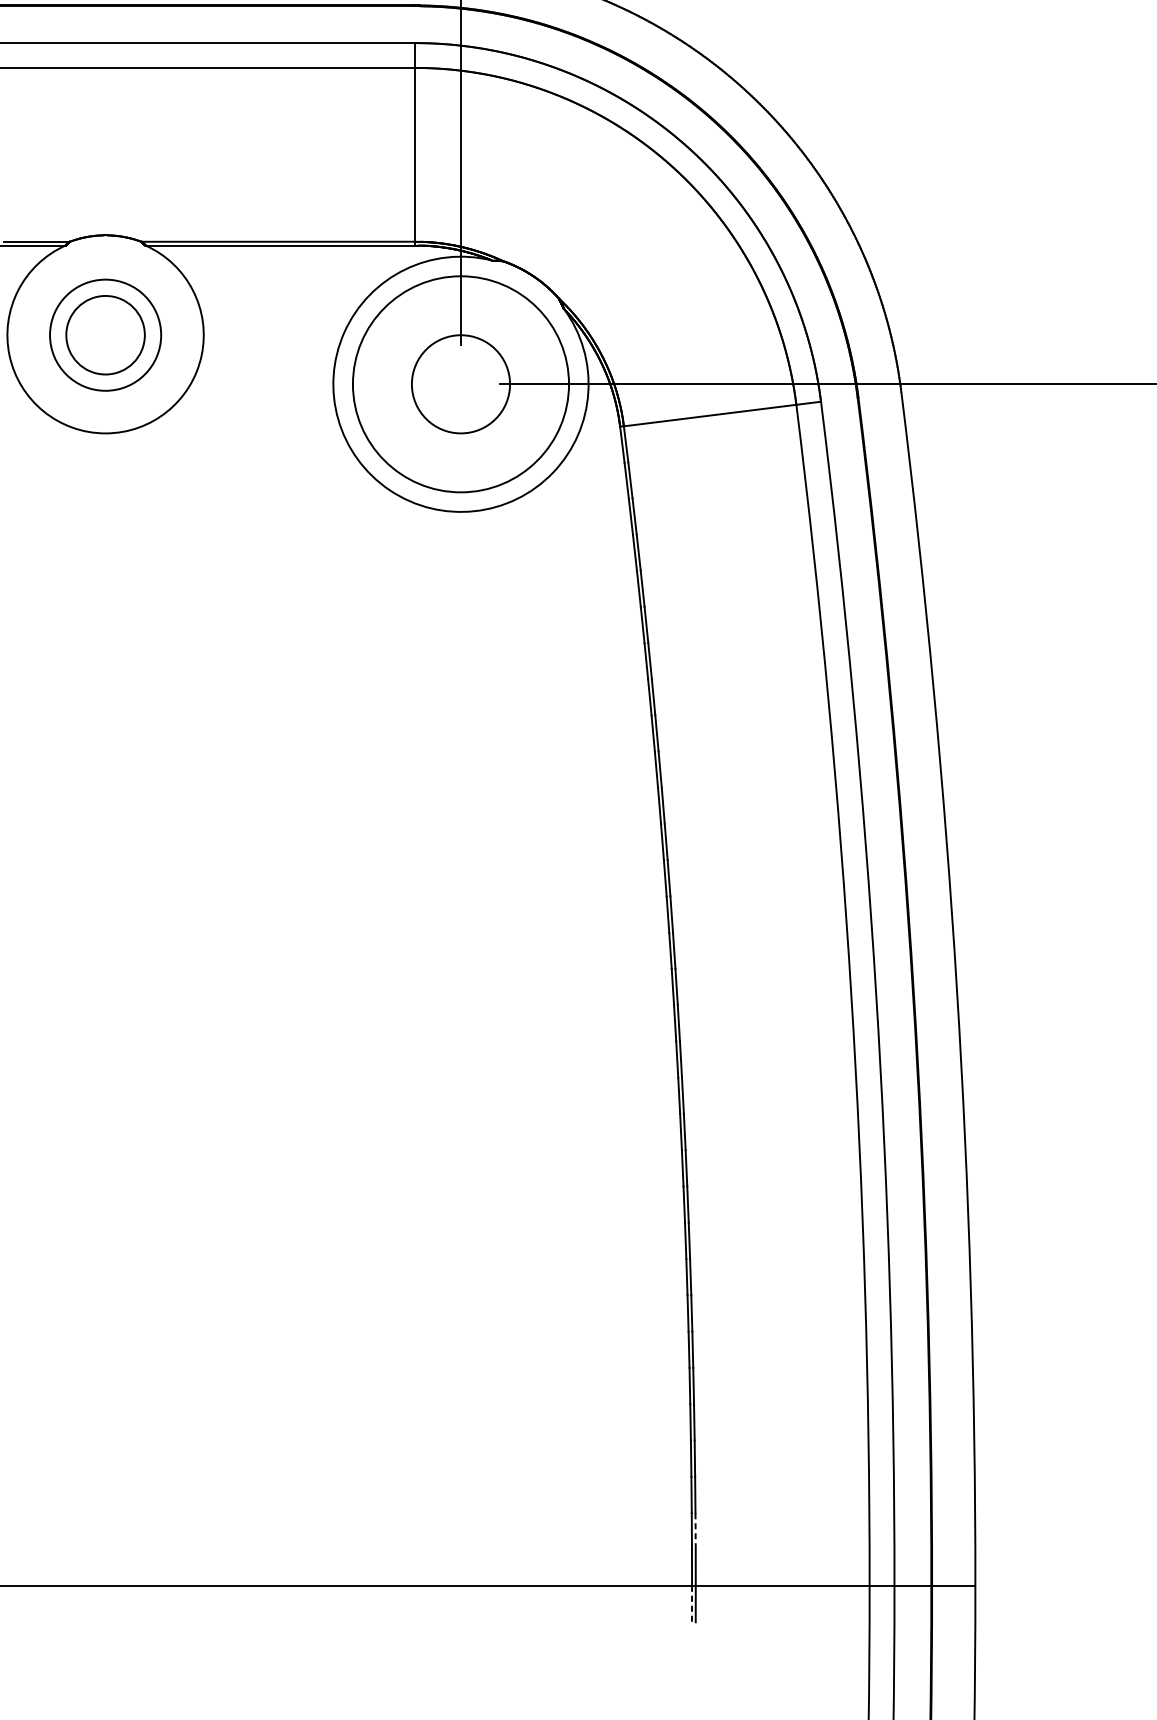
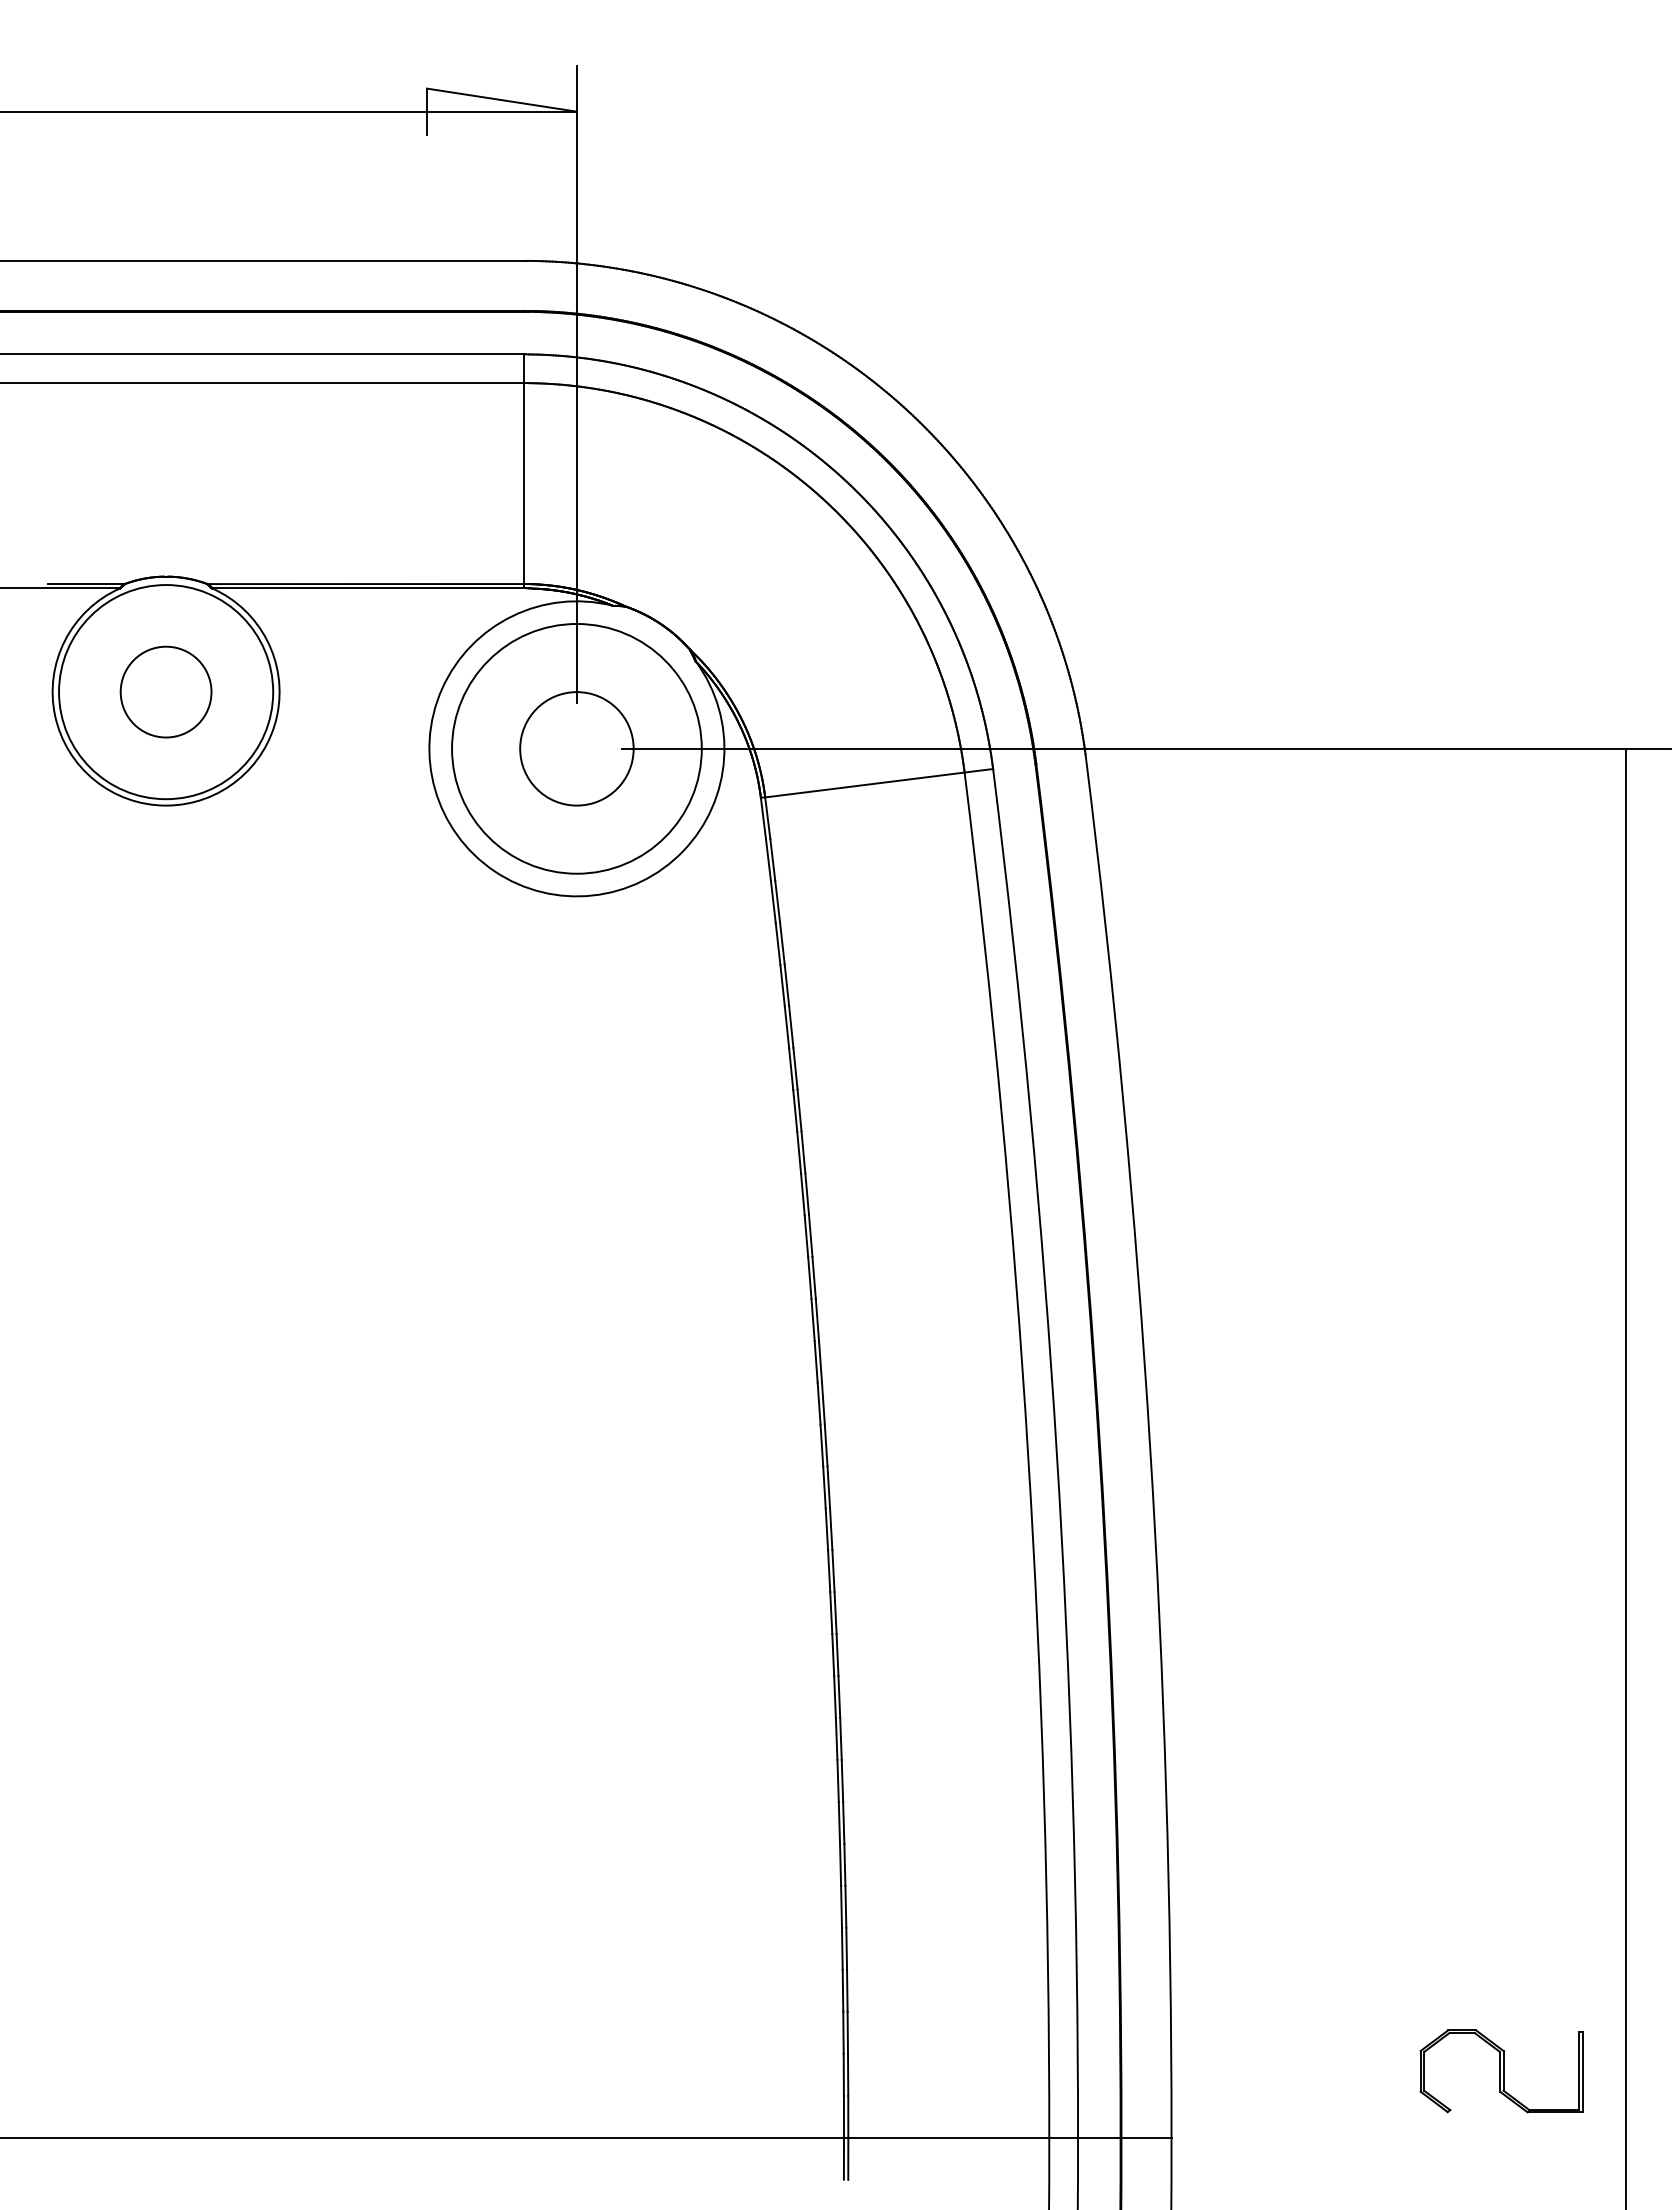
circle: (105, 335) -> (166, 692), size x1.67
line: (695, 1532) -> (848, 2075), dashed -> solid
line: (691, 1604) -> (843, 2159), dashed -> solid

